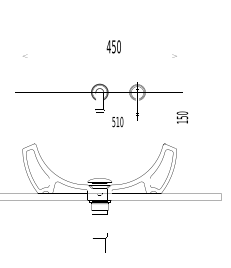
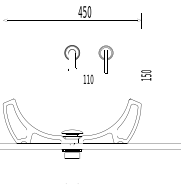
text: (113, 122) -> (84, 79), 510 -> 110

